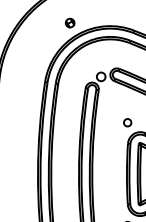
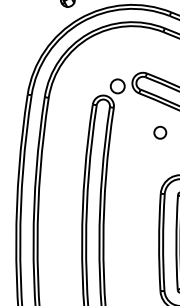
circle: (127, 122) -> (159, 132), moved

